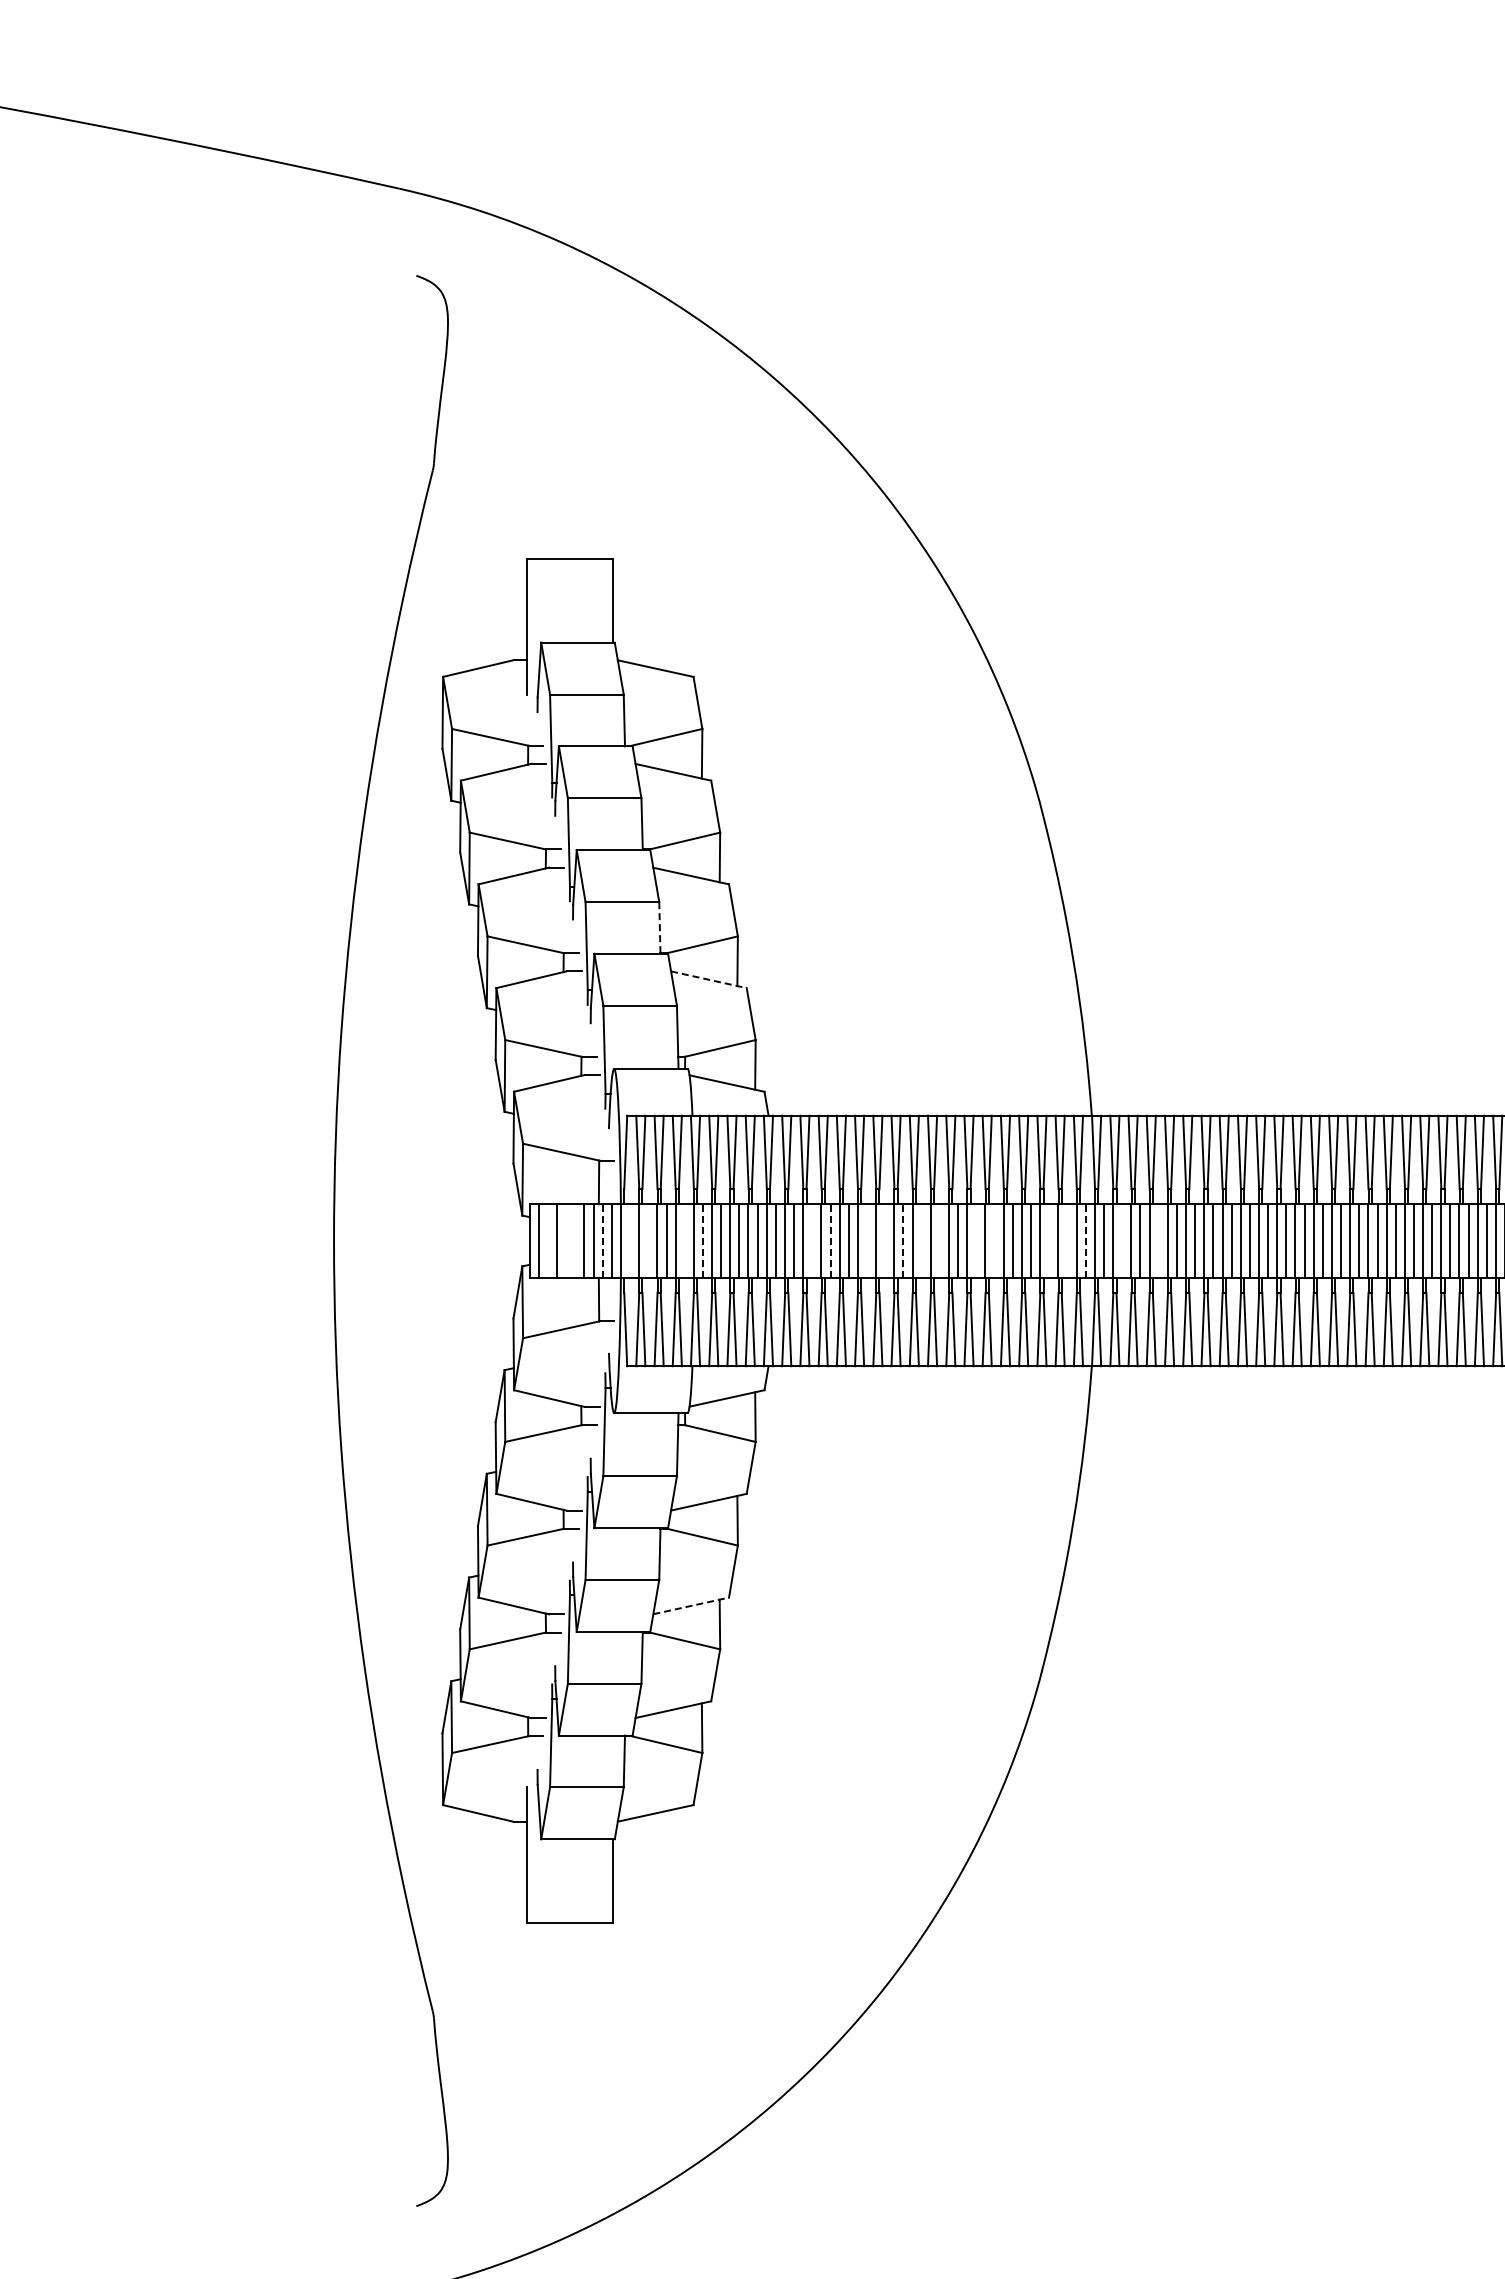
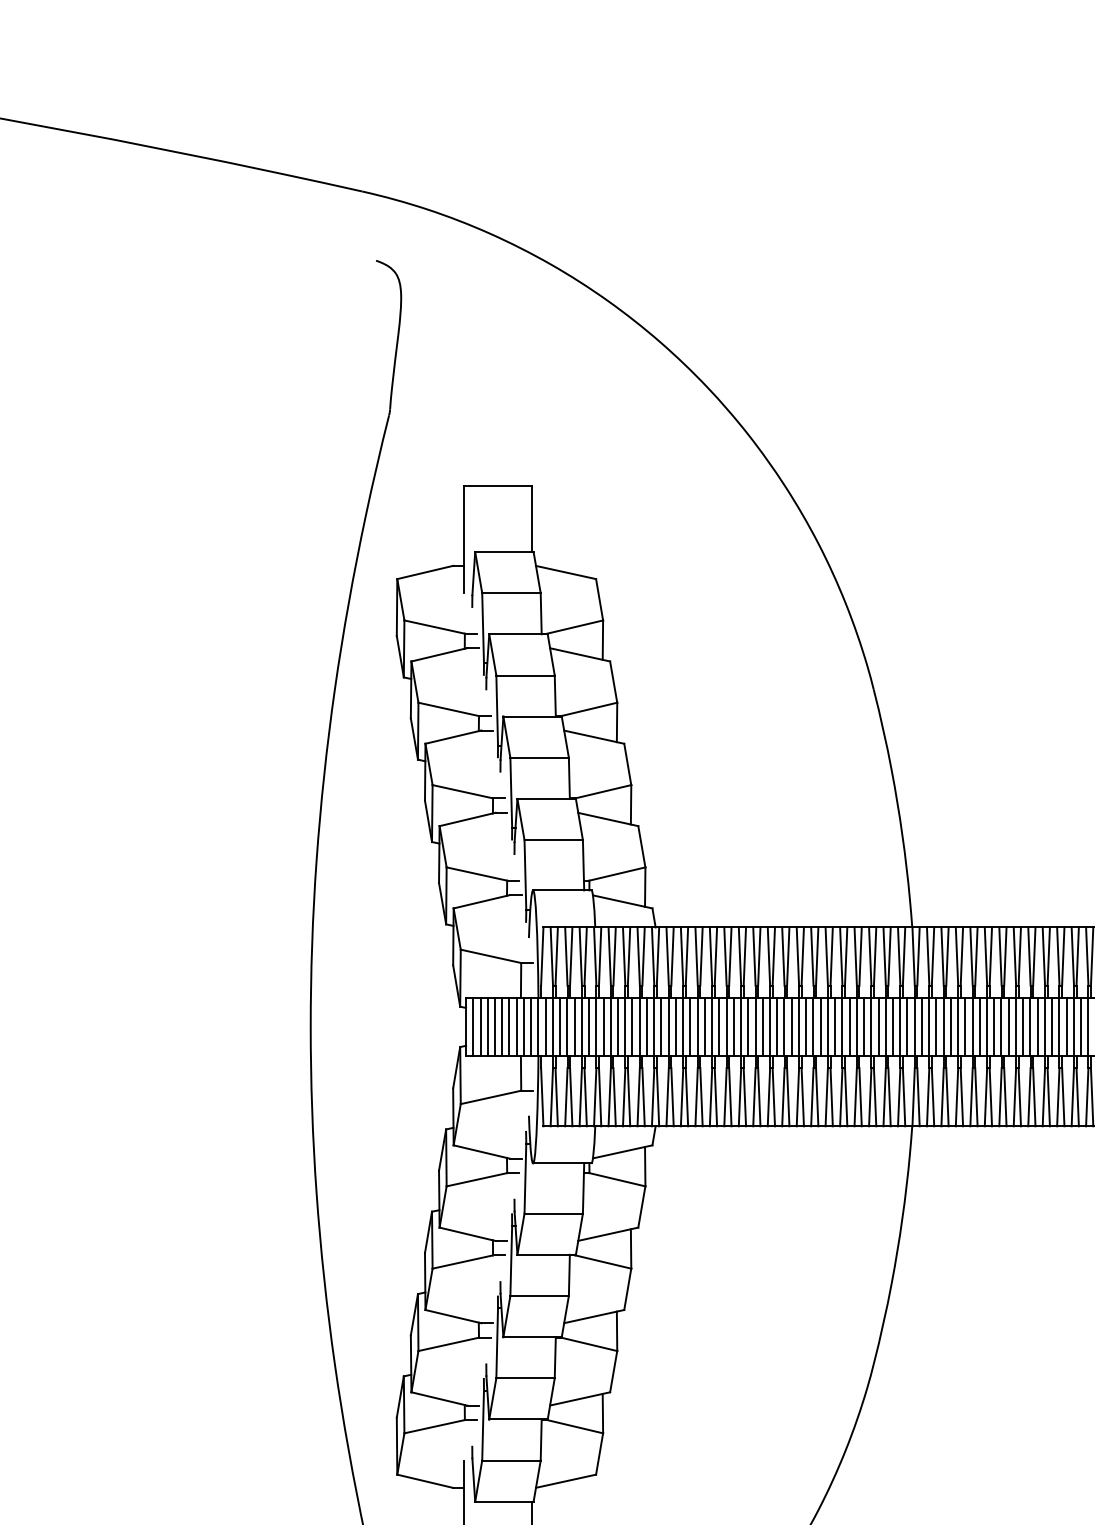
line: (659, 928) -> (569, 778), dashed -> solid
line: (708, 979) -> (607, 819), dashed -> solid
line: (547, 1240) -> (480, 1026), added
line: (566, 1240) -> (495, 1026), added
line: (575, 1240) -> (502, 1026), added
line: (602, 1240) -> (523, 1026), dashed -> solid
line: (630, 1240) -> (546, 1026), added
line: (648, 1240) -> (560, 1026), added
line: (684, 1240) -> (588, 1026), added
line: (702, 1240) -> (603, 1026), dashed -> solid
line: (812, 1240) -> (690, 1026), added
line: (830, 1240) -> (704, 1026), dashed -> solid
line: (866, 1240) -> (733, 1026), added
line: (885, 1240) -> (748, 1026), added
line: (903, 1240) -> (762, 1026), dashed -> solid
line: (921, 1240) -> (777, 1026), added
line: (939, 1240) -> (791, 1026), added
line: (976, 1240) -> (820, 1026), added
line: (994, 1240) -> (835, 1026), added
line: (1049, 1240) -> (878, 1026), added
line: (1067, 1240) -> (892, 1026), added
line: (1085, 1240) -> (907, 1026), dashed -> solid
line: (1122, 1240) -> (936, 1026), added
line: (1158, 1240) -> (965, 1026), added
line: (691, 1605) -> (594, 1316), dashed -> solid

